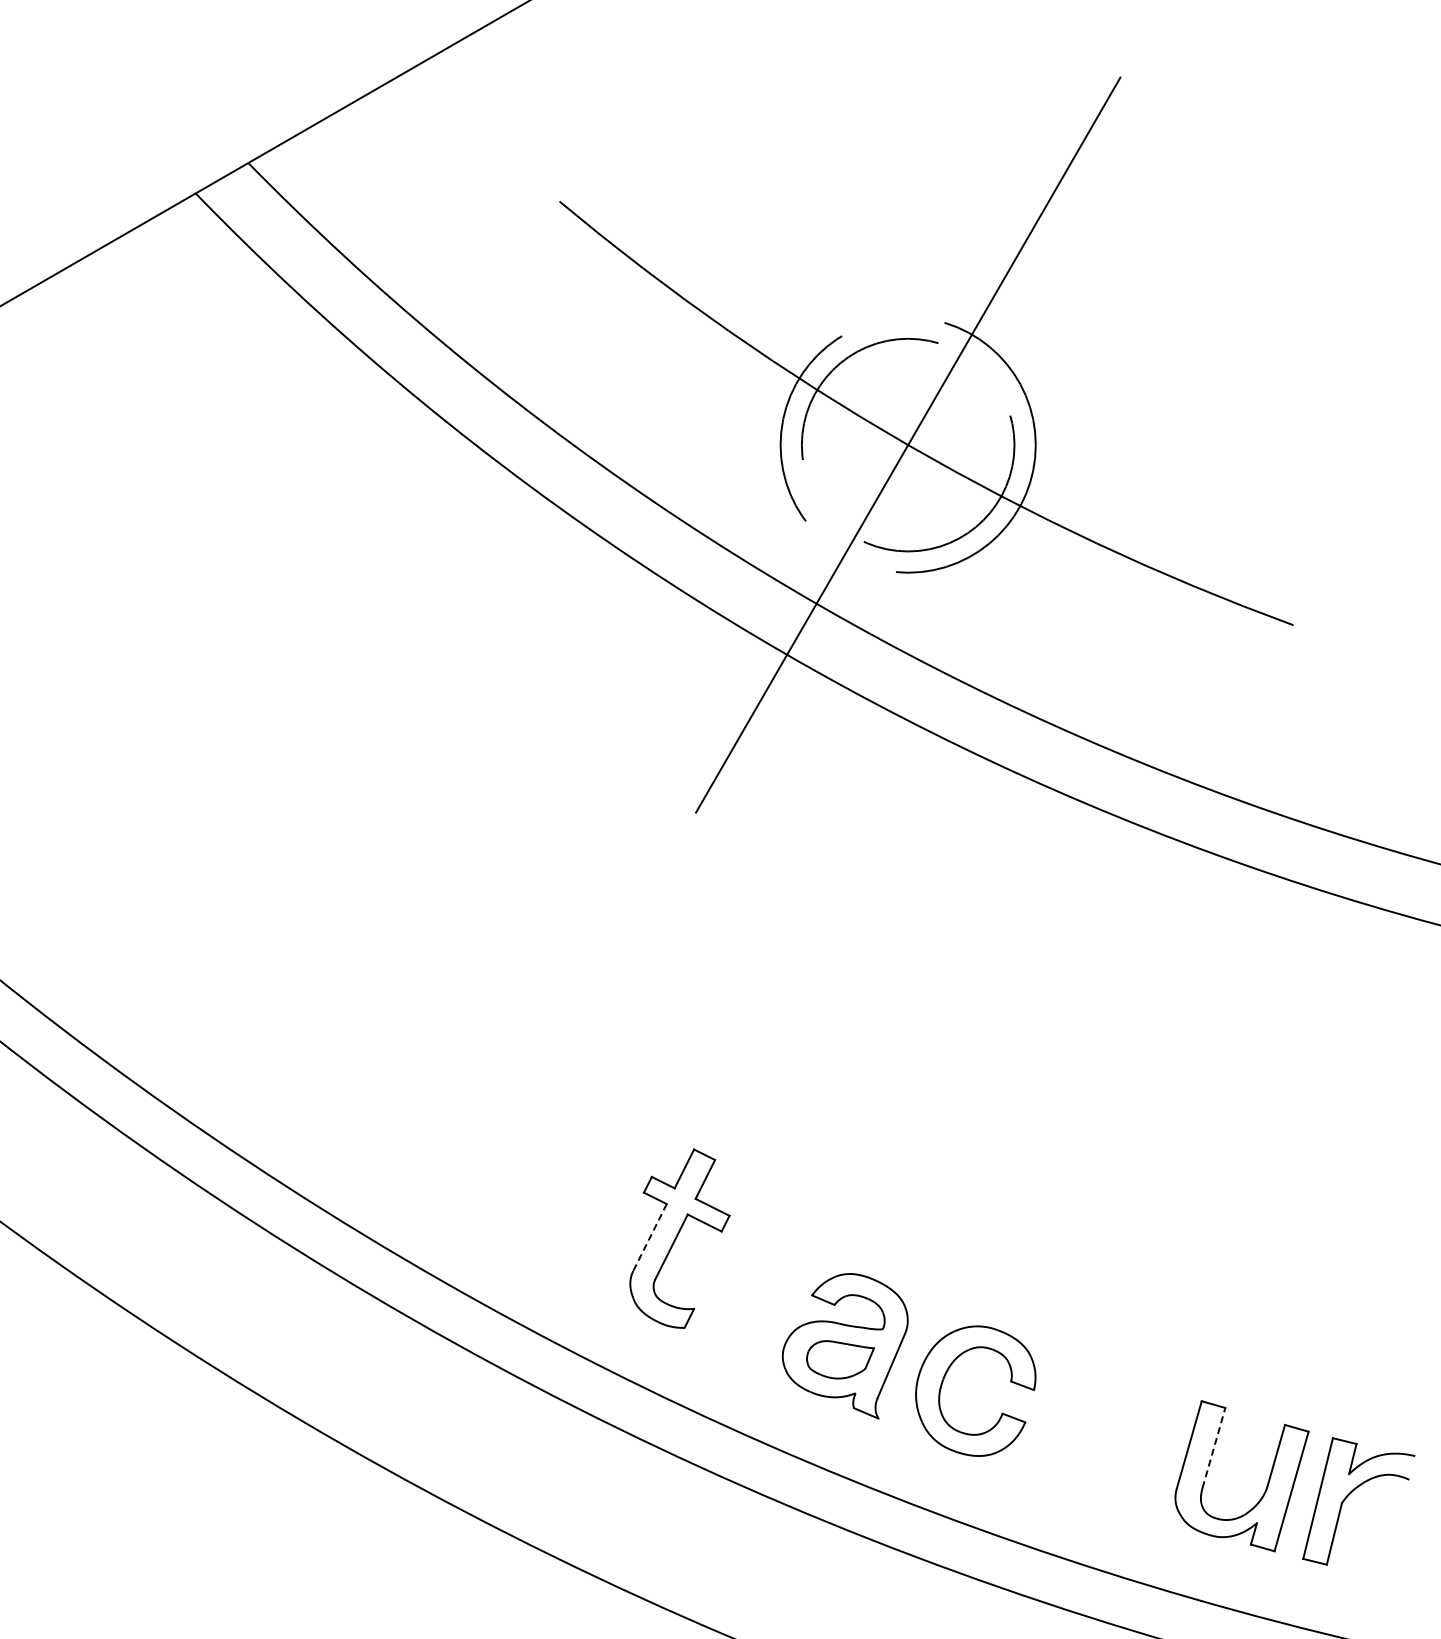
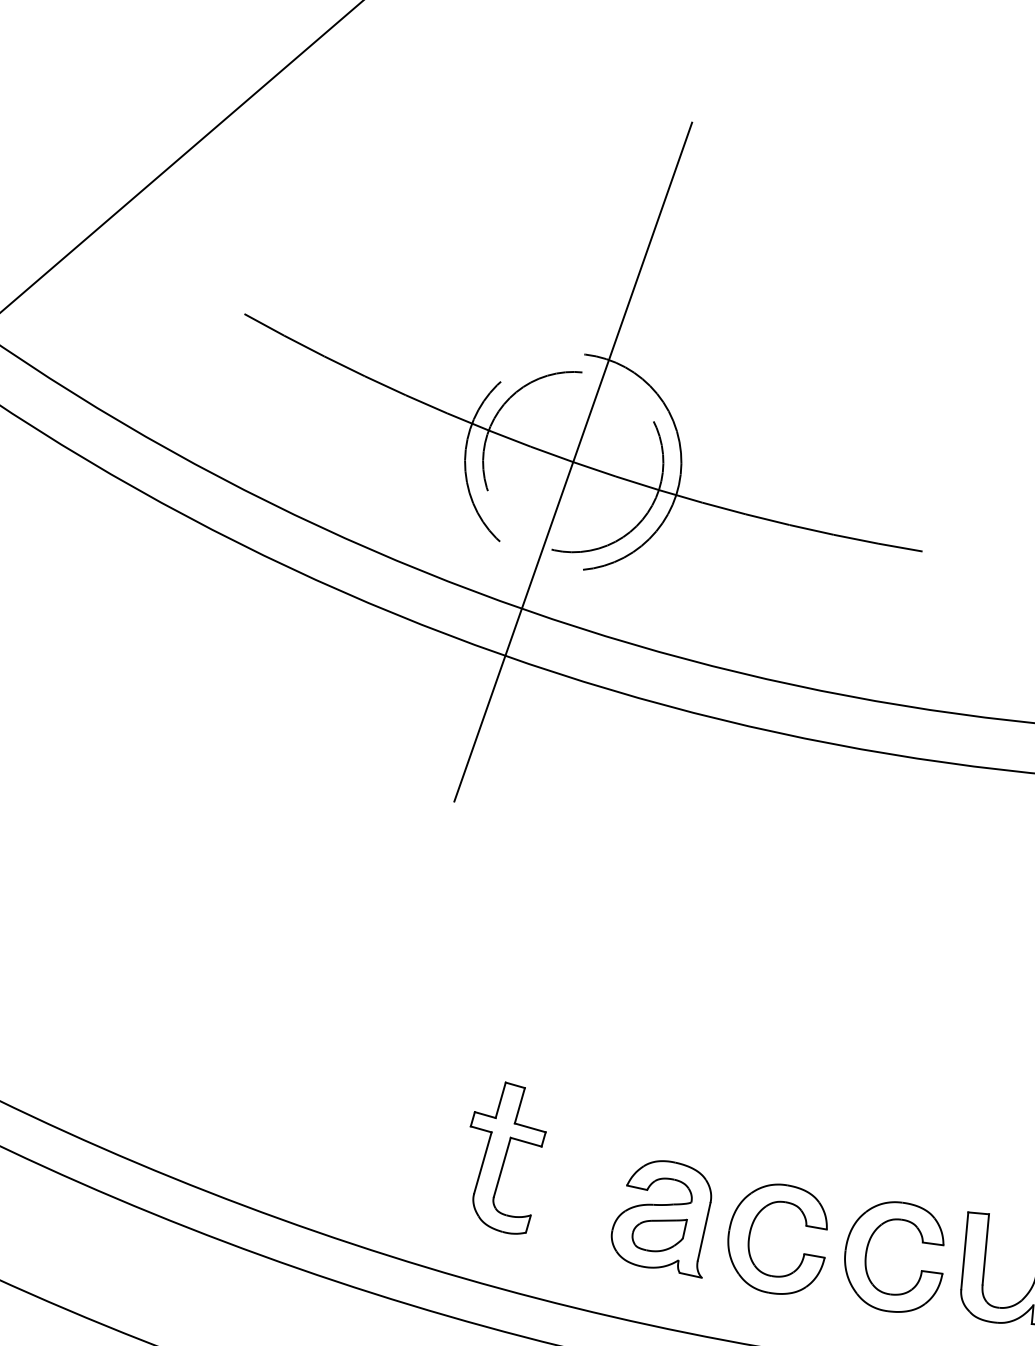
line: (649, 1237) -> (482, 1162), dashed -> solid
part: (1076, 1424) -> (867, 1251), added
line: (1213, 1448) -> (985, 1249), dashed -> solid

